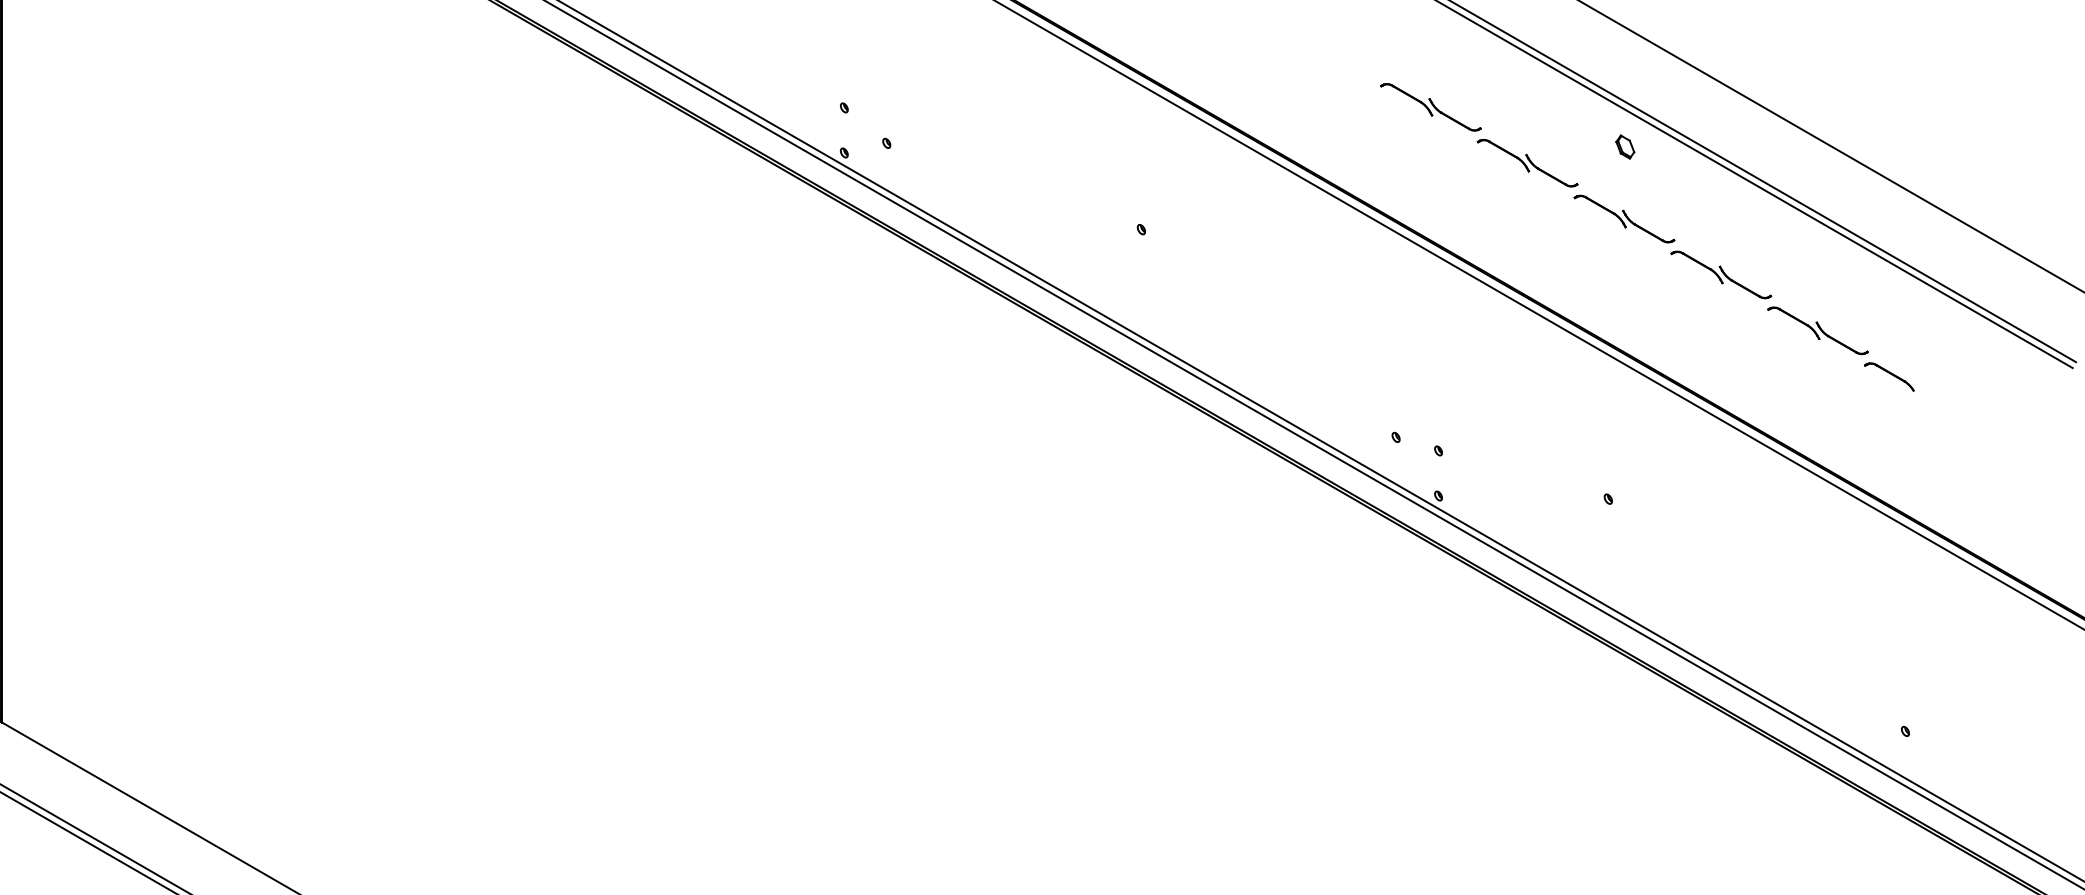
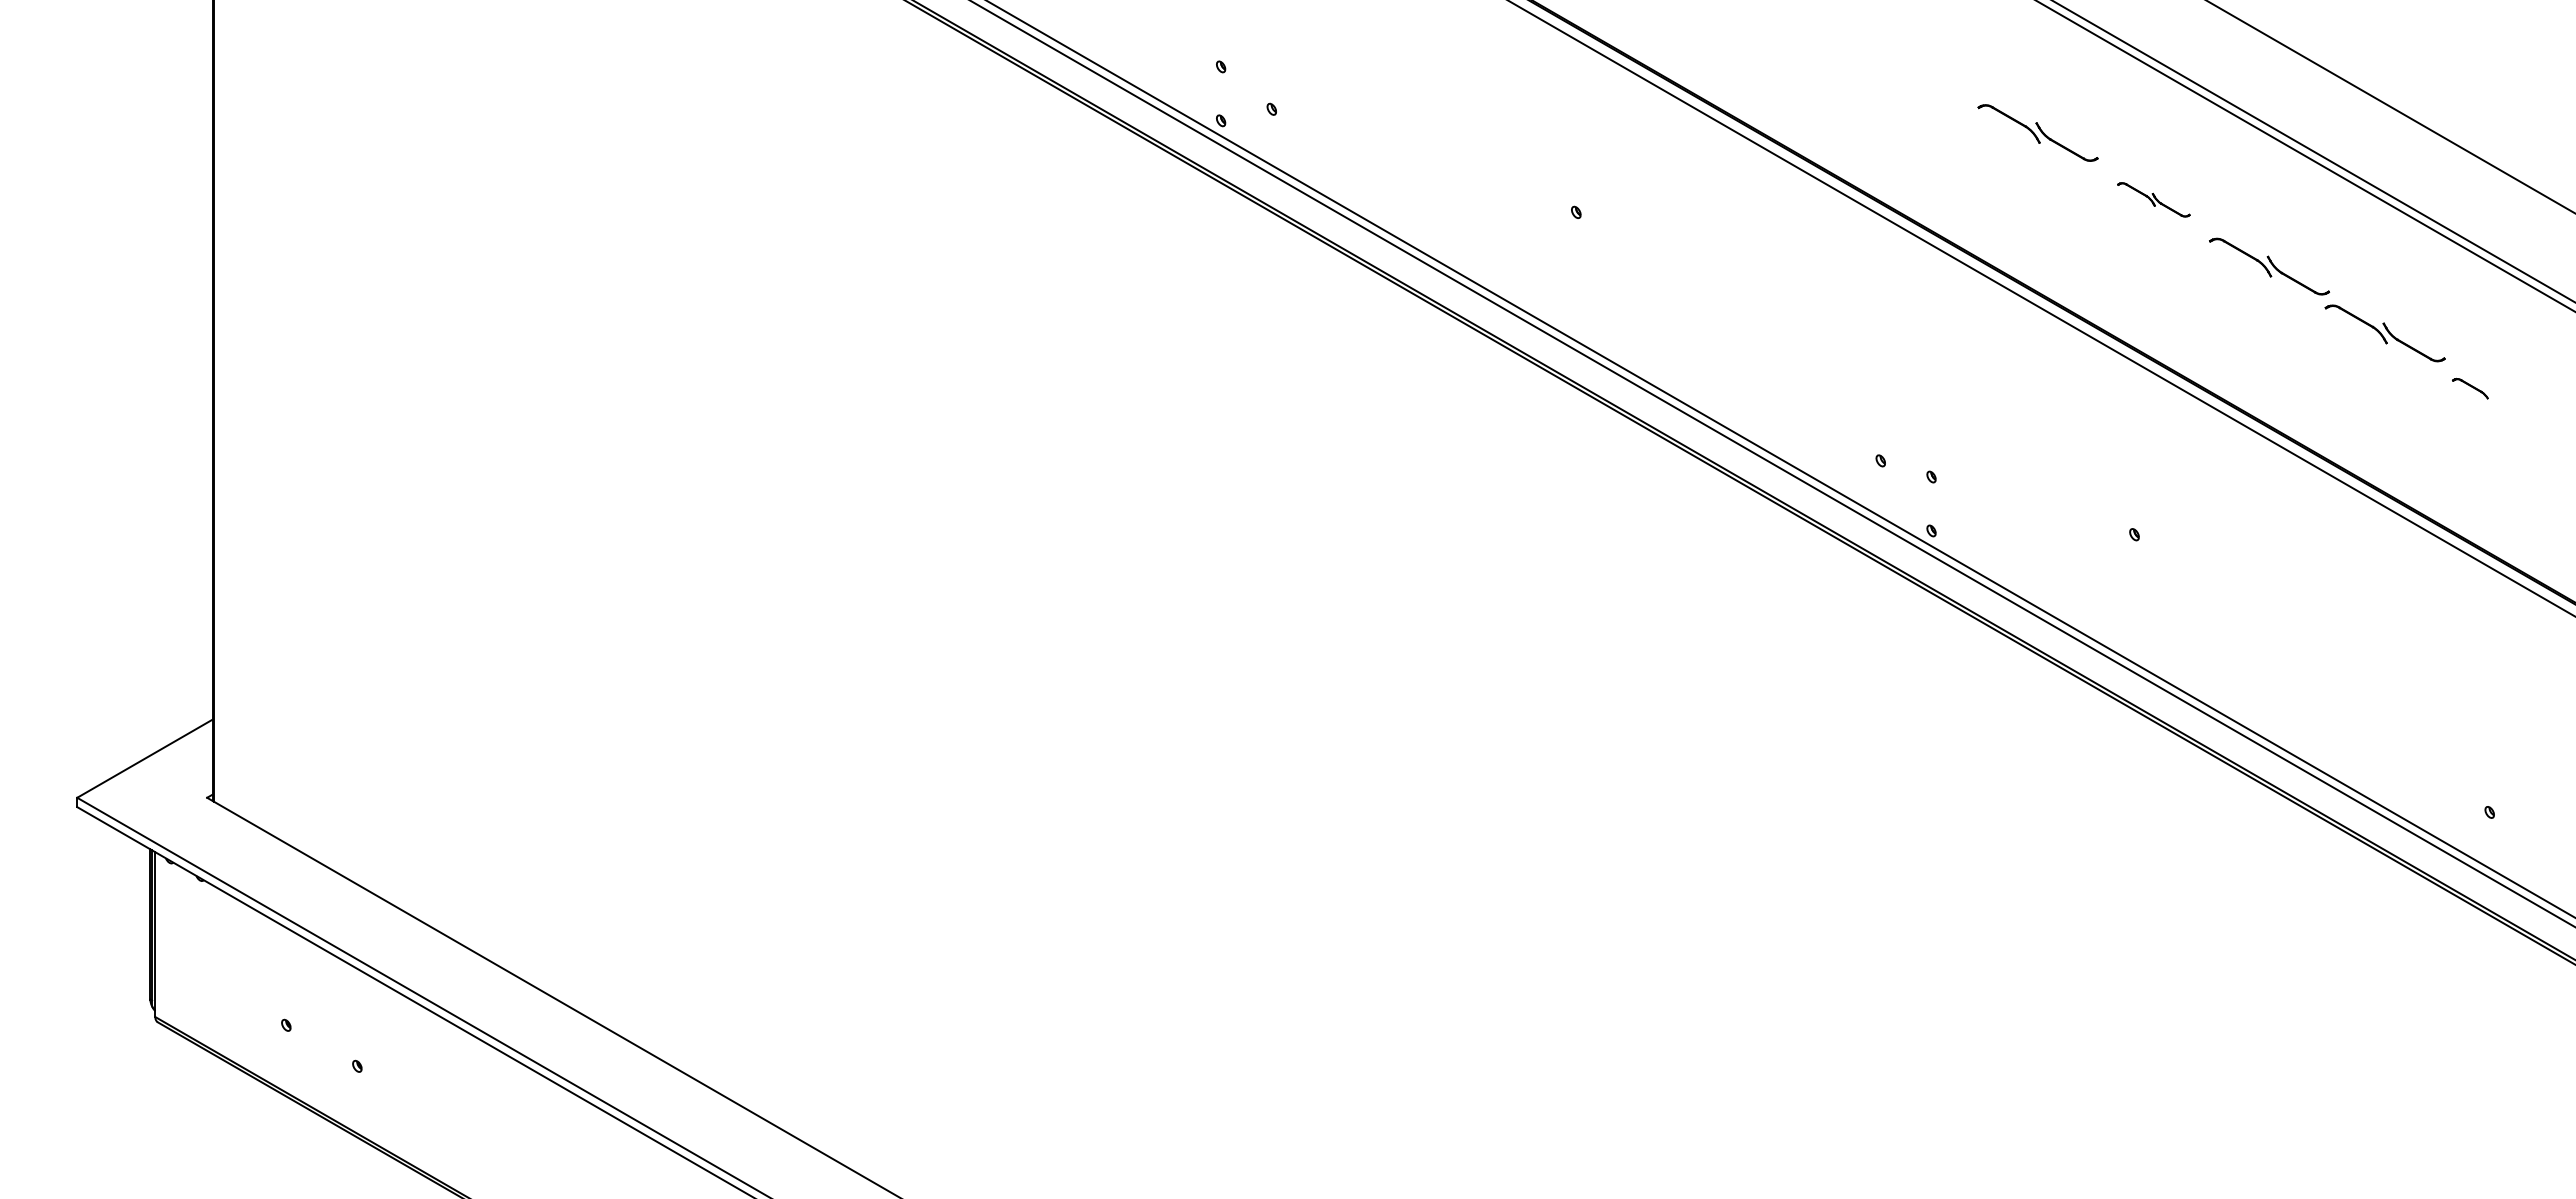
part: (1430, 107) -> (1921, 66), removed
part: (1625, 146) -> (2154, 113), removed
part: (1624, 218) -> (2153, 199), size x0.6
part: (1889, 376) -> (2470, 388), size x0.6

